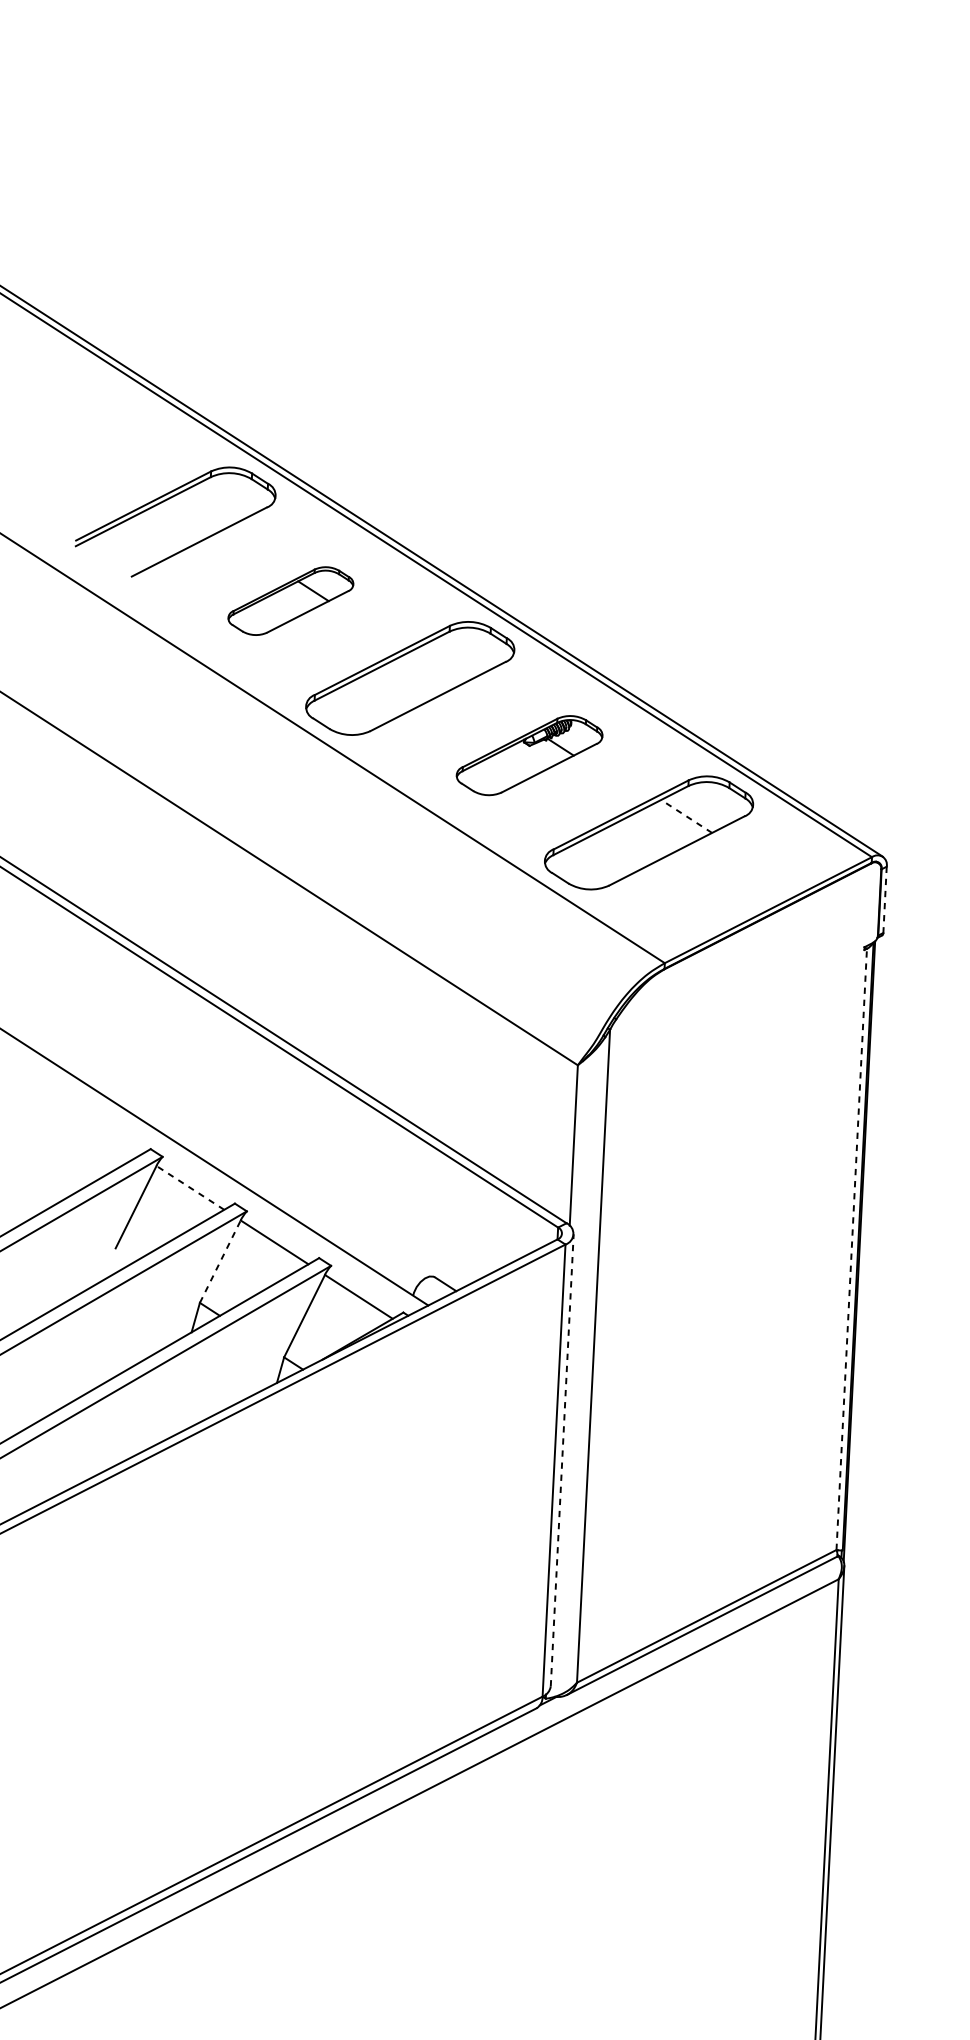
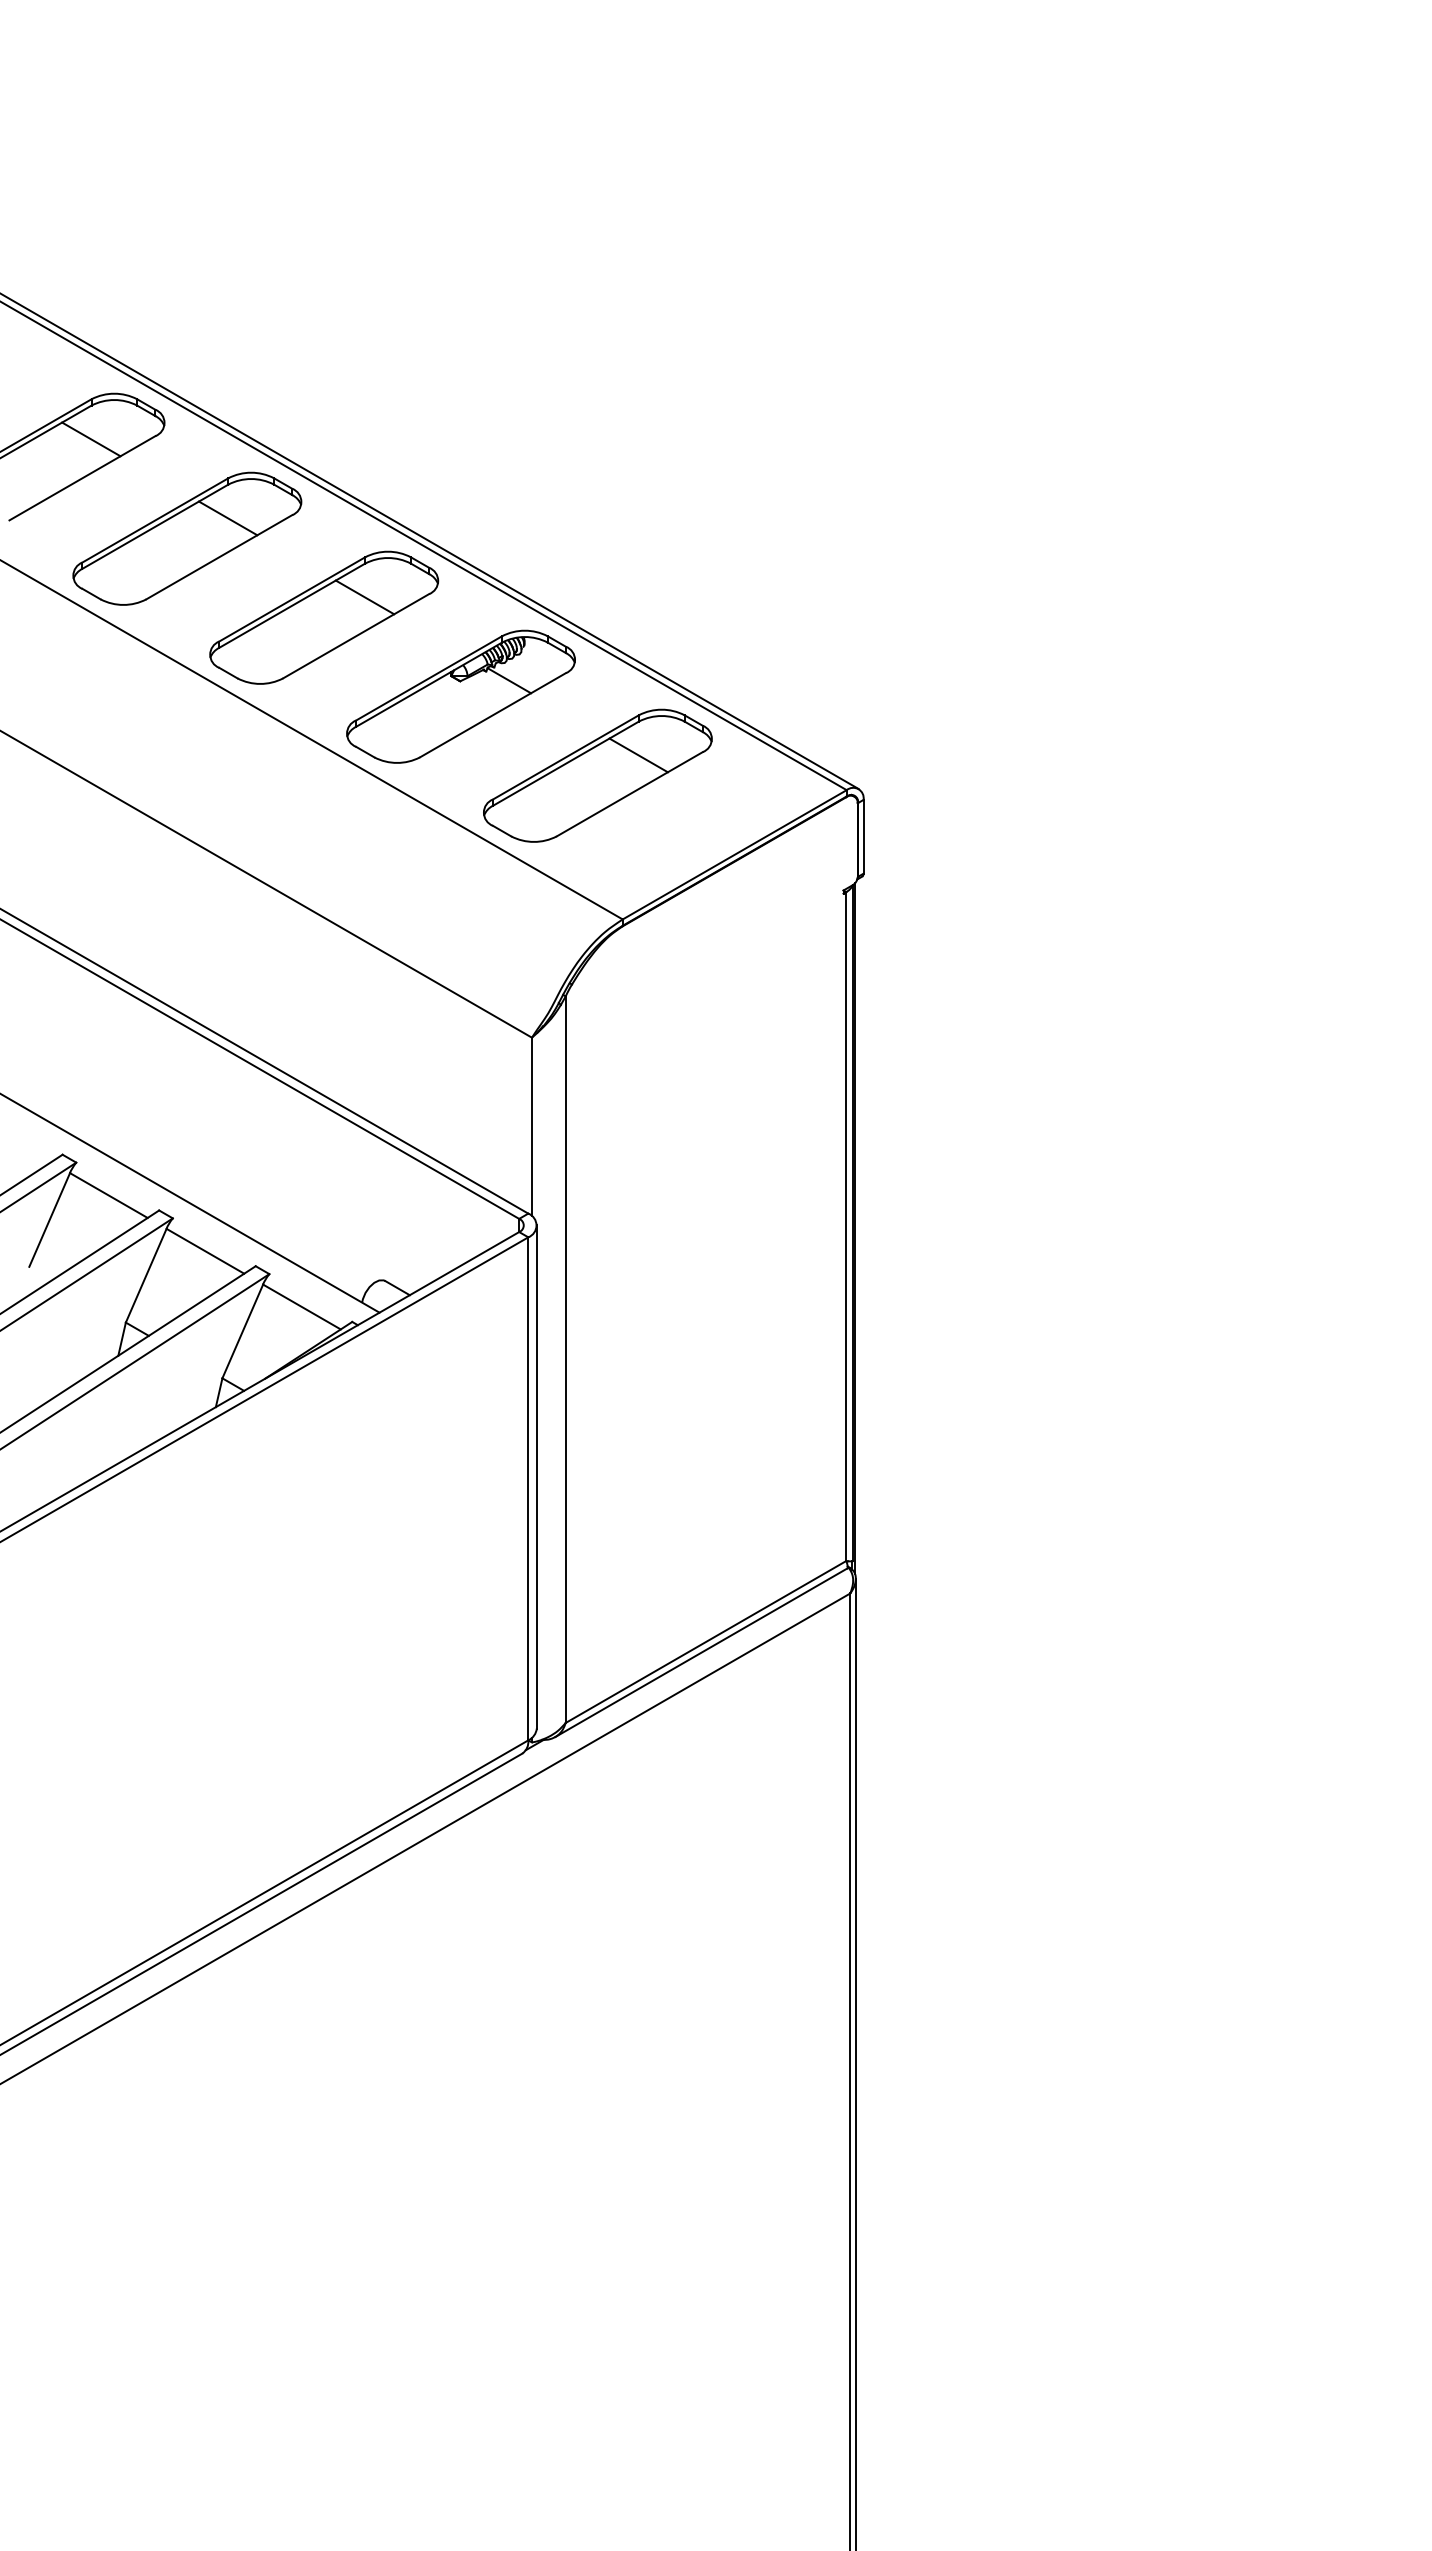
line: (209, 507) -> (91, 439), added
part: (291, 600) -> (187, 538), size x1.67
line: (447, 662) -> (364, 597), added
part: (529, 755) -> (460, 696), size x1.43
line: (686, 816) -> (638, 755), dashed -> solid
line: (884, 899) -> (863, 836), dashed -> solid
line: (190, 1187) -> (108, 1195), dashed -> solid
line: (851, 1249) -> (846, 1226), dashed -> solid
line: (220, 1261) -> (146, 1275), dashed -> solid
line: (561, 1459) -> (536, 1476), dashed -> solid

